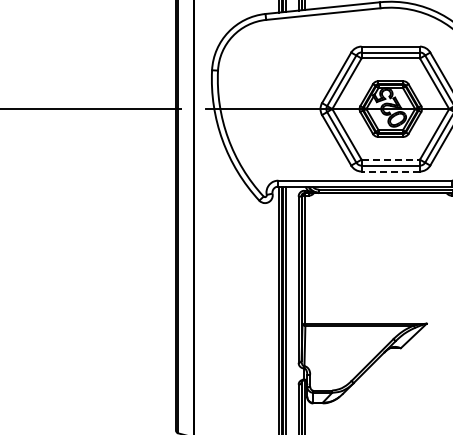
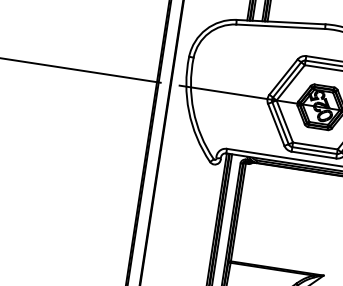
line: (391, 159) -> (315, 145), dashed -> solid
line: (390, 171) -> (313, 155), dashed -> solid

